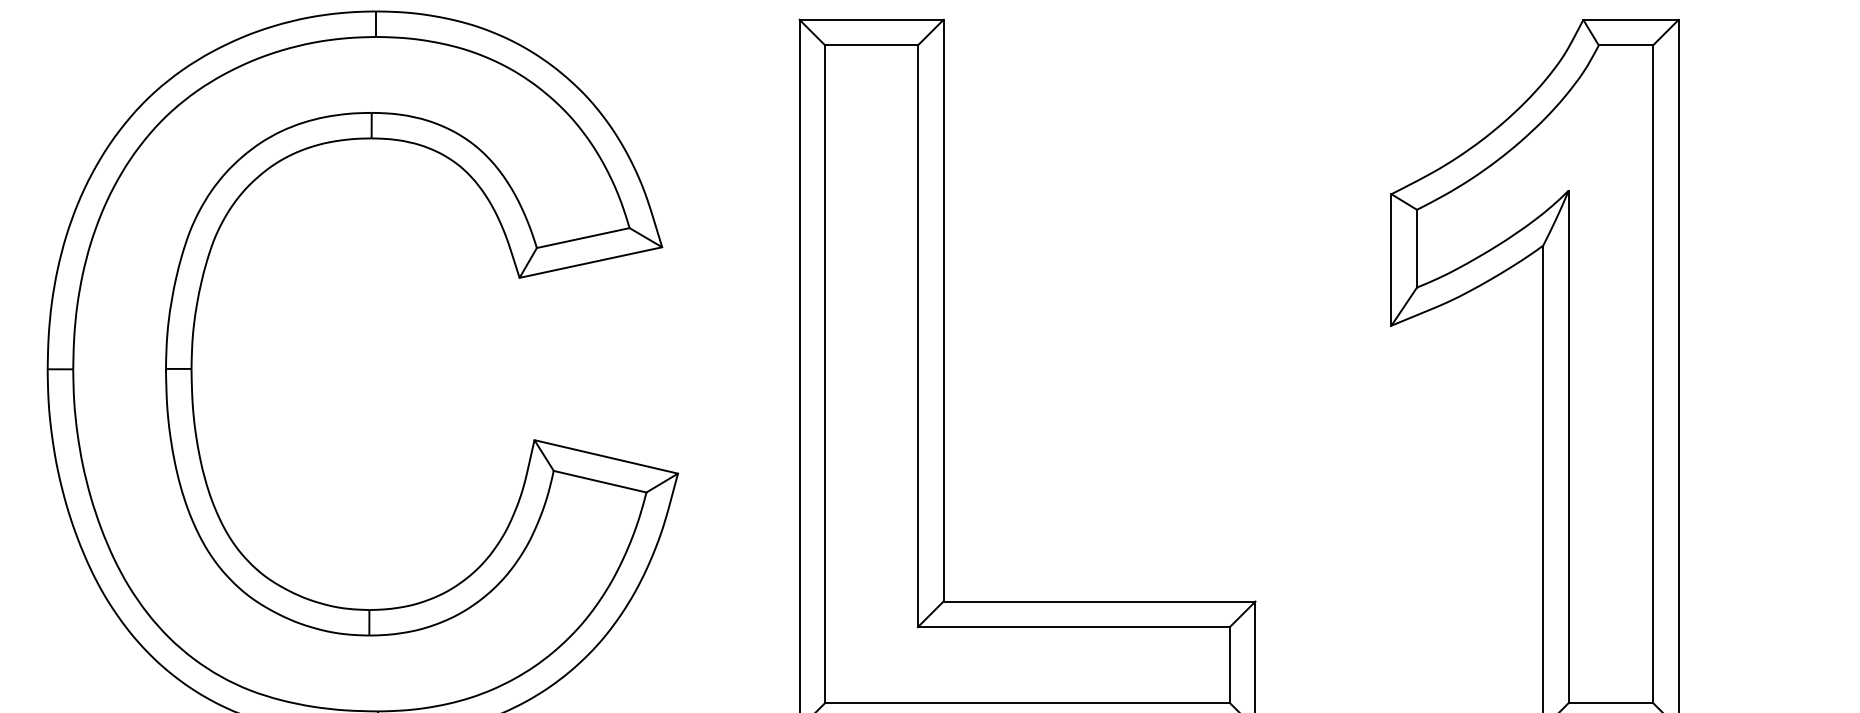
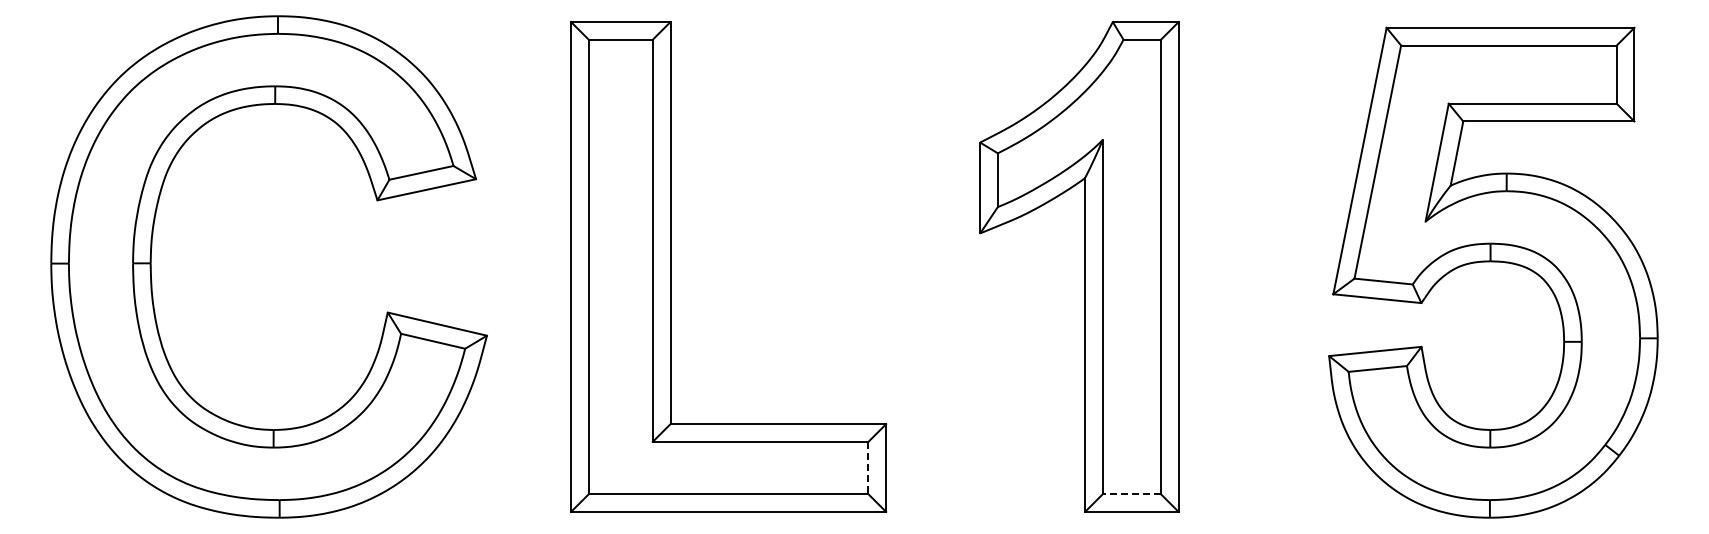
line: (1229, 665) -> (868, 468), solid -> dashed
line: (1610, 703) -> (1131, 494), solid -> dashed

